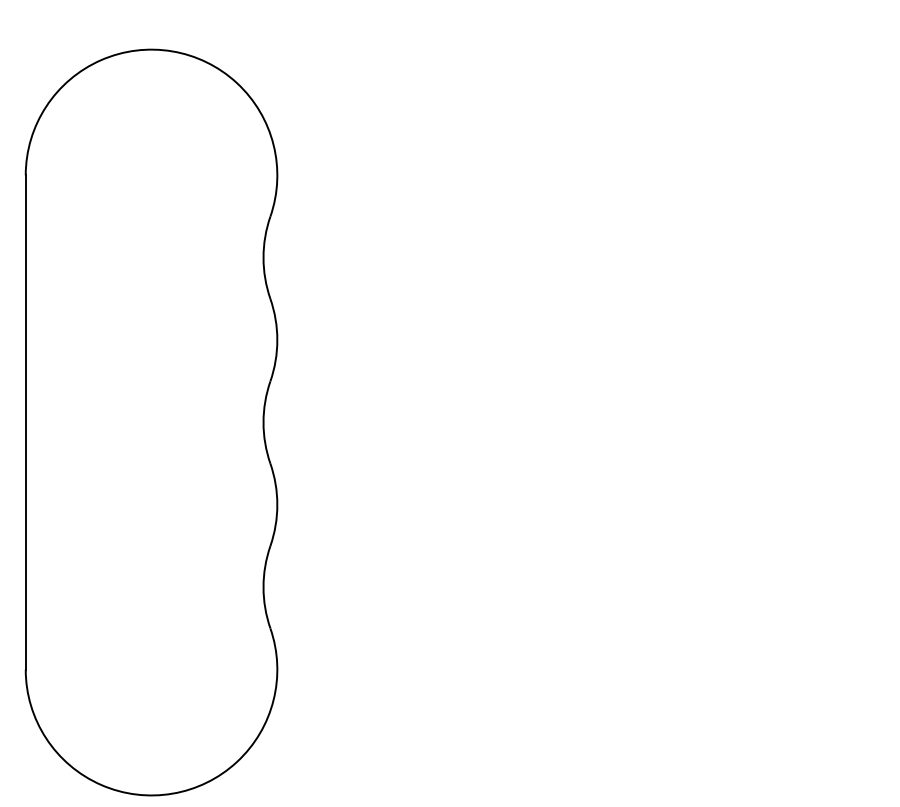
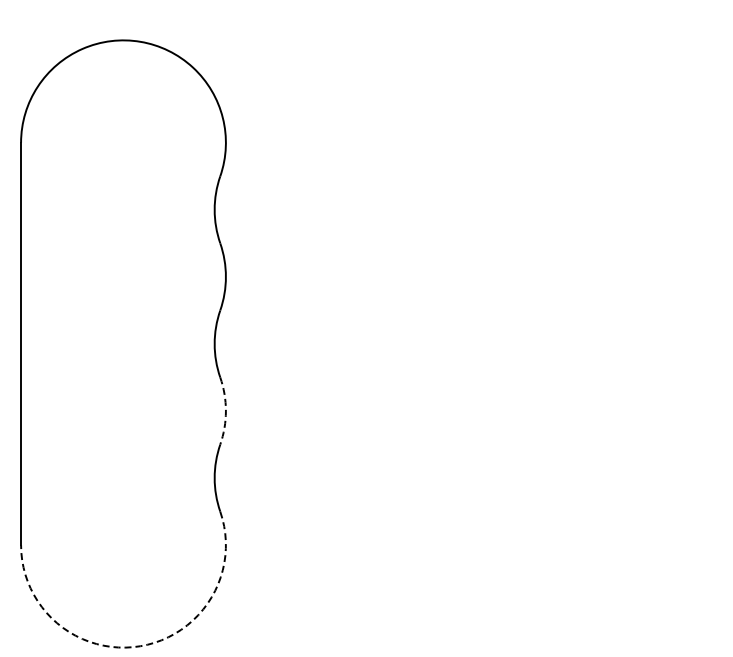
arc: (276, 505) -> (225, 411), solid -> dashed
arc: (172, 794) -> (140, 646), solid -> dashed

